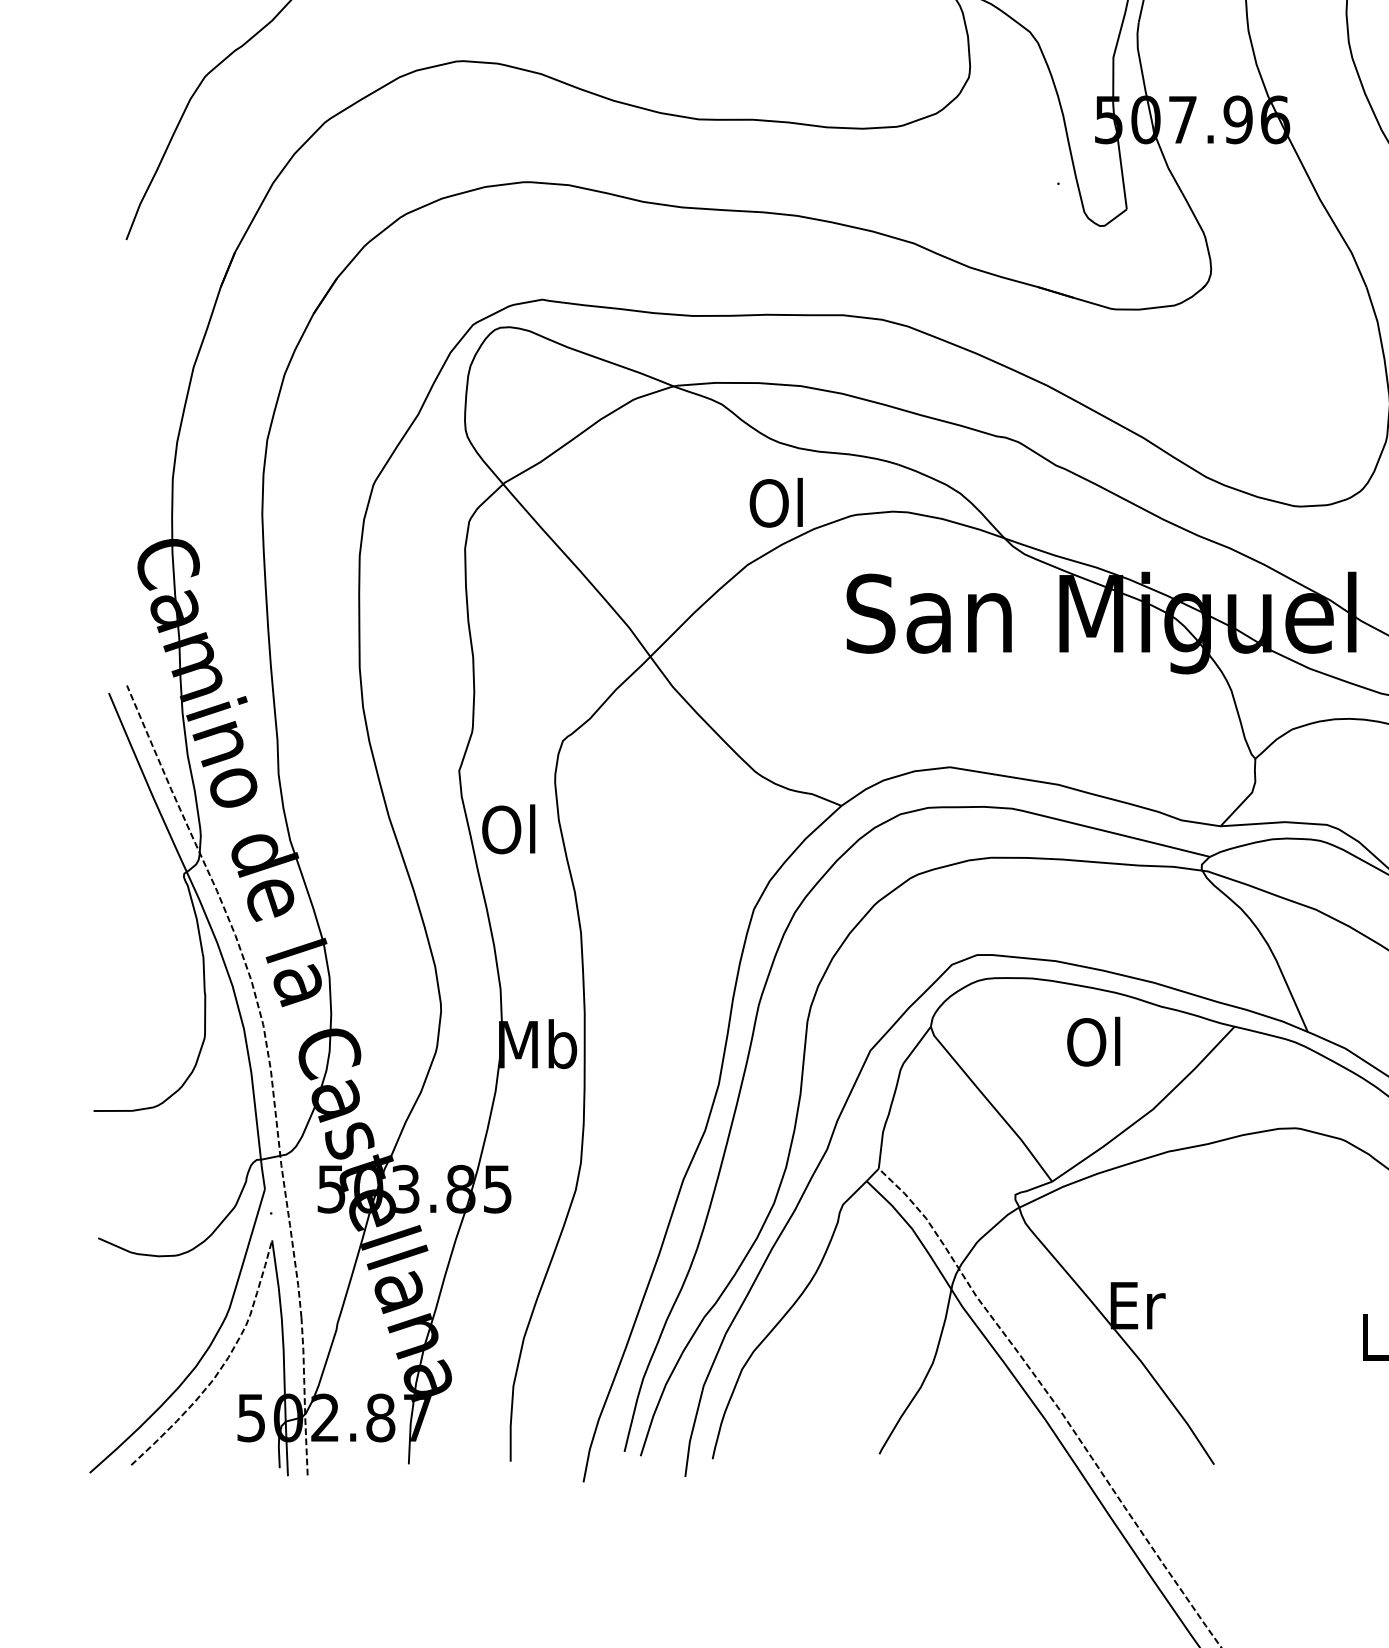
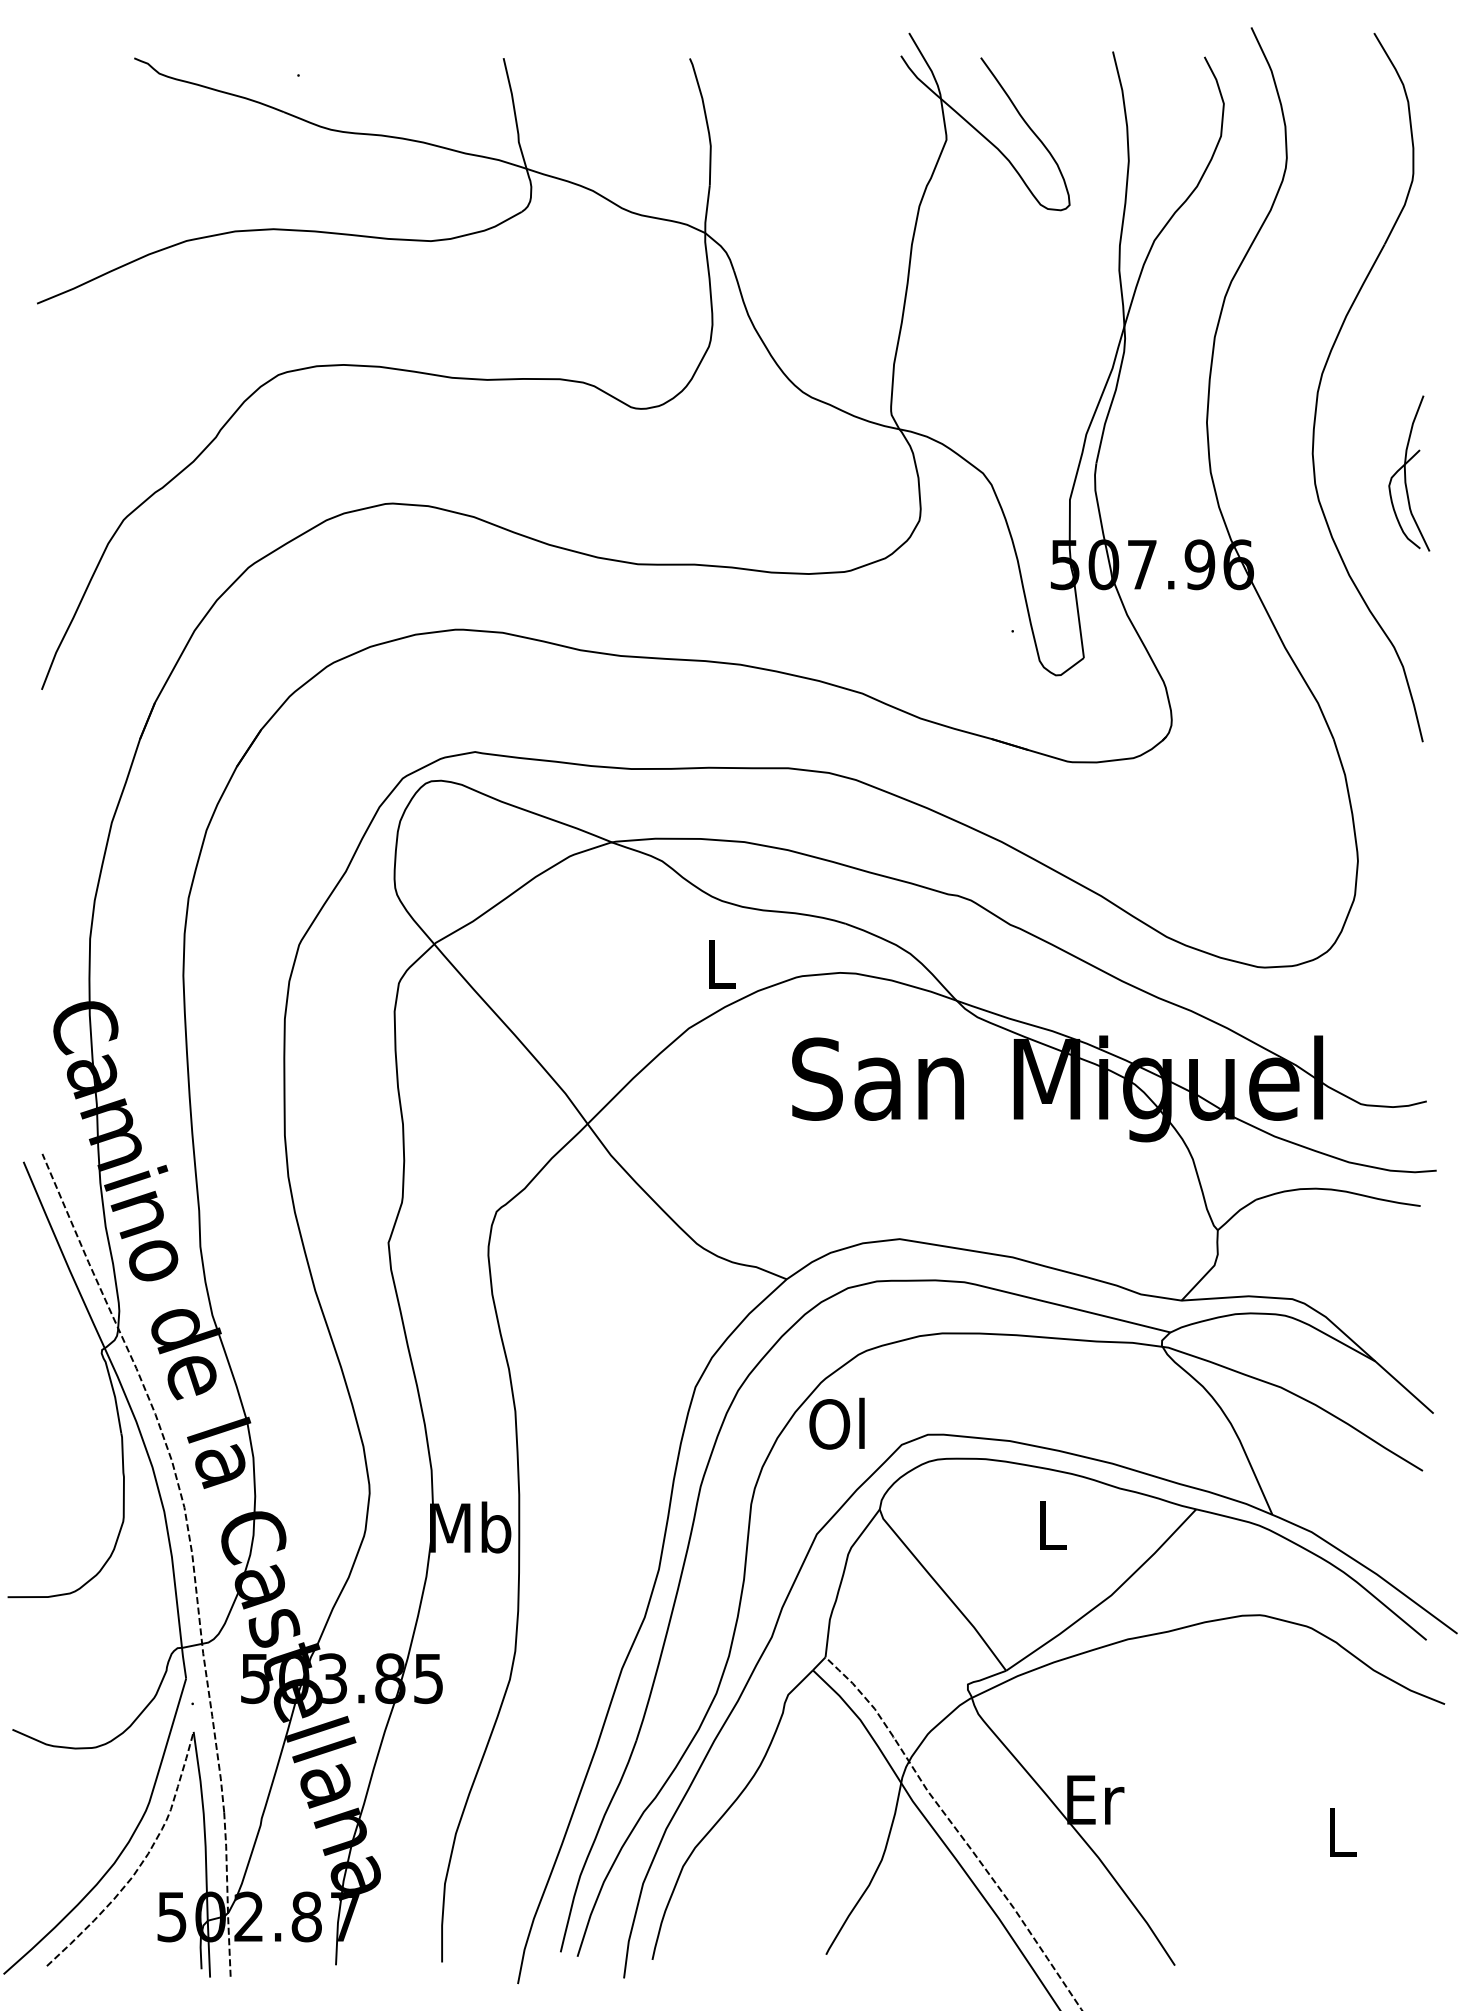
text: (776, 502) -> (718, 963), Ol -> L
text: (508, 829) -> (836, 1423), moved
text: (1092, 1042) -> (1048, 1525), Ol -> L

